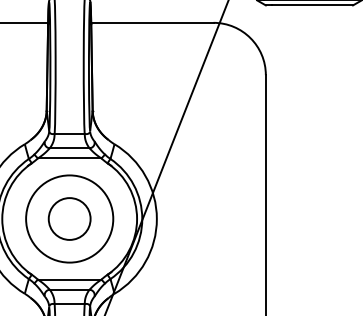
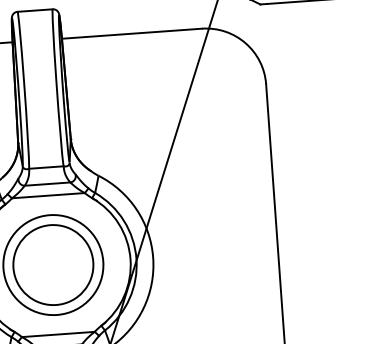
circle: (69, 218) -> (53, 264), size x1.67

